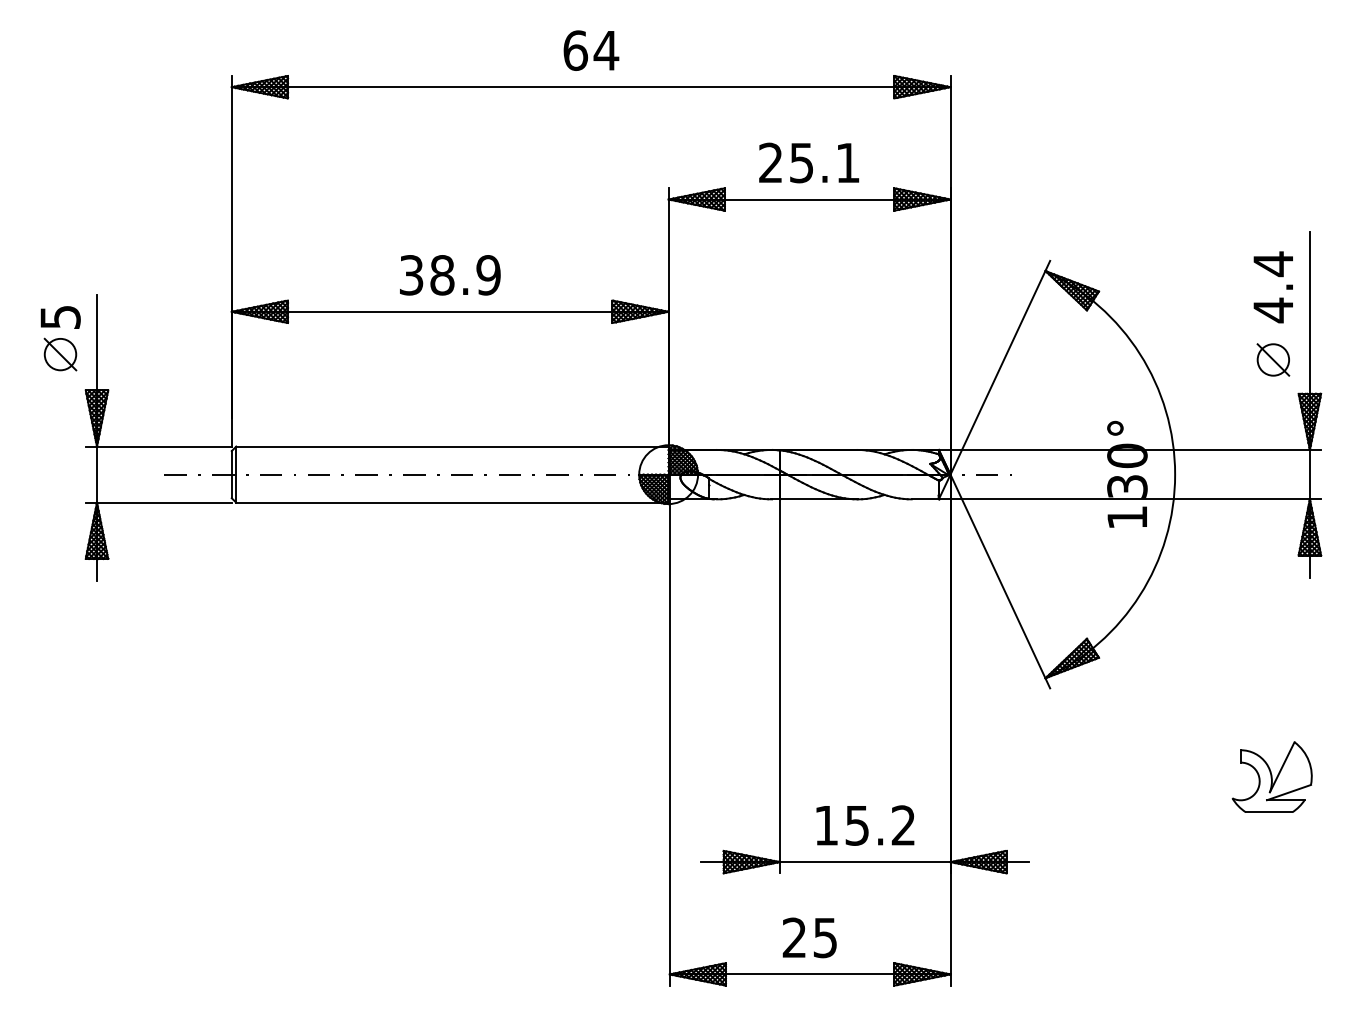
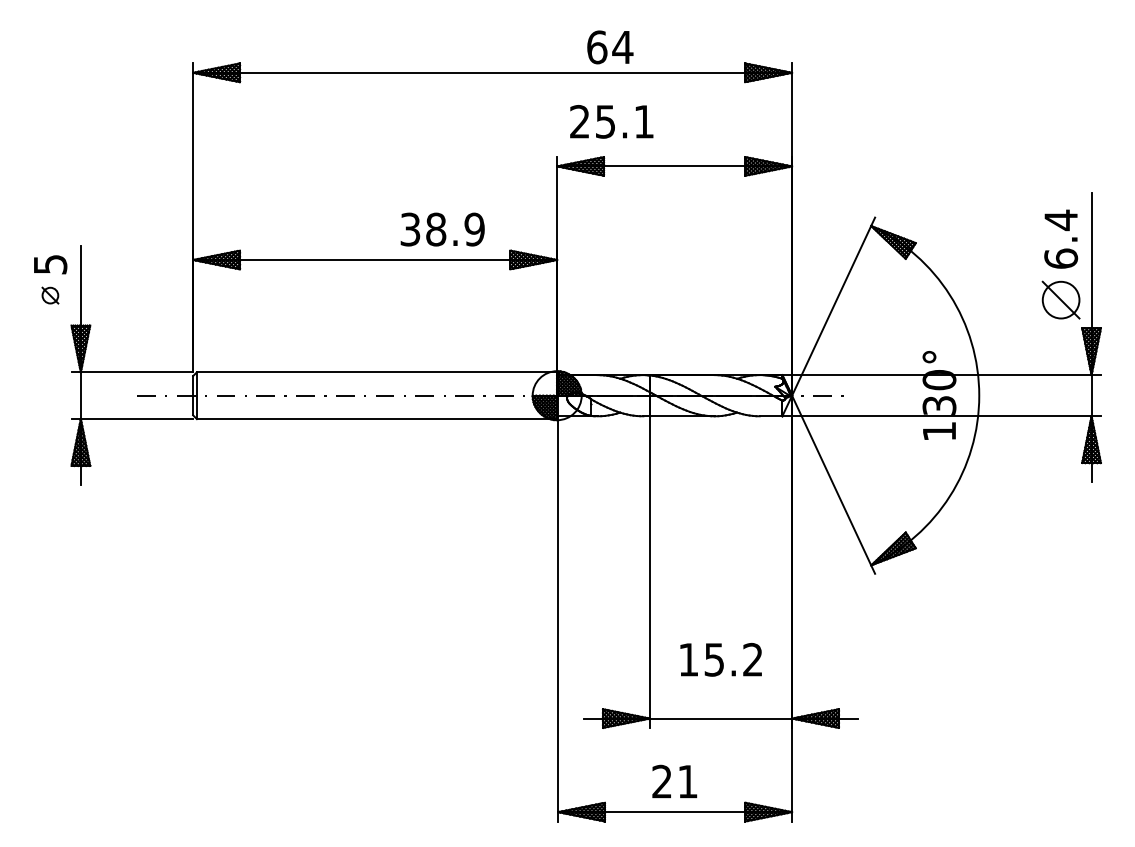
text: (591, 50) -> (610, 47), moved
text: (809, 162) -> (612, 121), moved
text: (450, 275) -> (442, 229), moved
text: (1273, 310) -> (1061, 258), 4.4 -> 6.4
part: (60, 354) -> (50, 295), size x0.6
part: (1273, 359) -> (1061, 299), size x1.4
part: (1271, 776) -> (1059, 647), removed
text: (865, 825) -> (721, 659), moved
text: (824, 938) -> (687, 782), 25 -> 21

